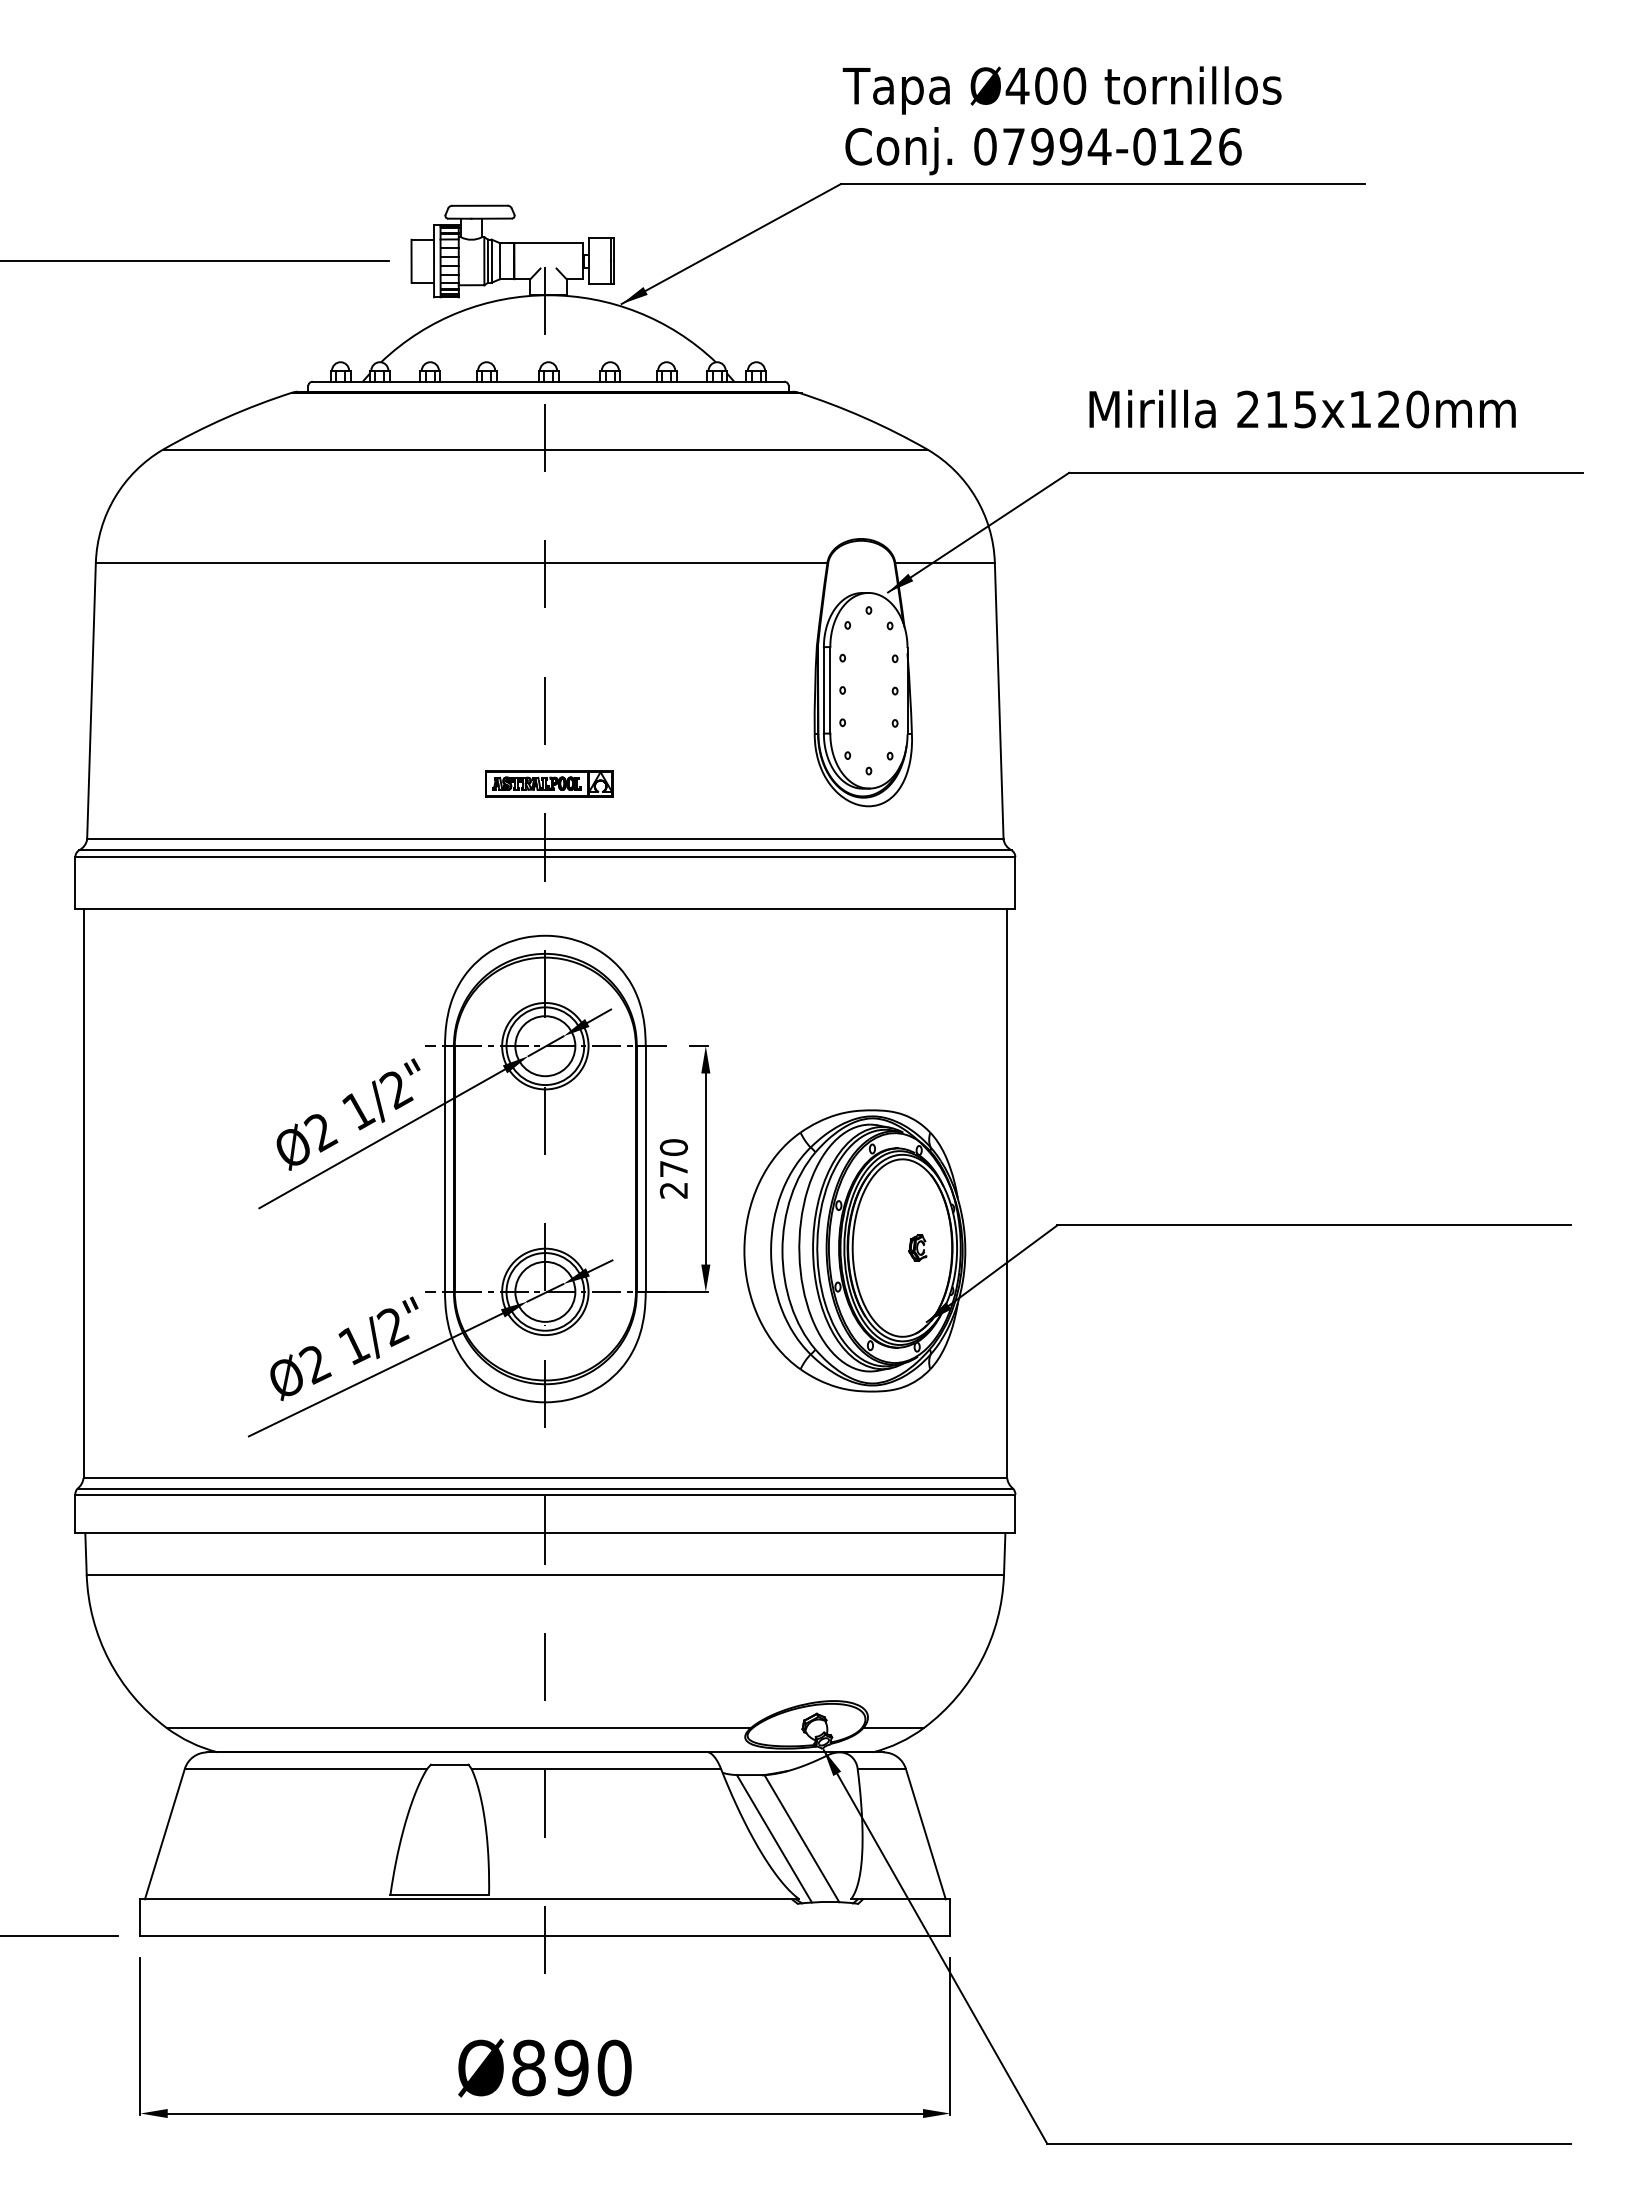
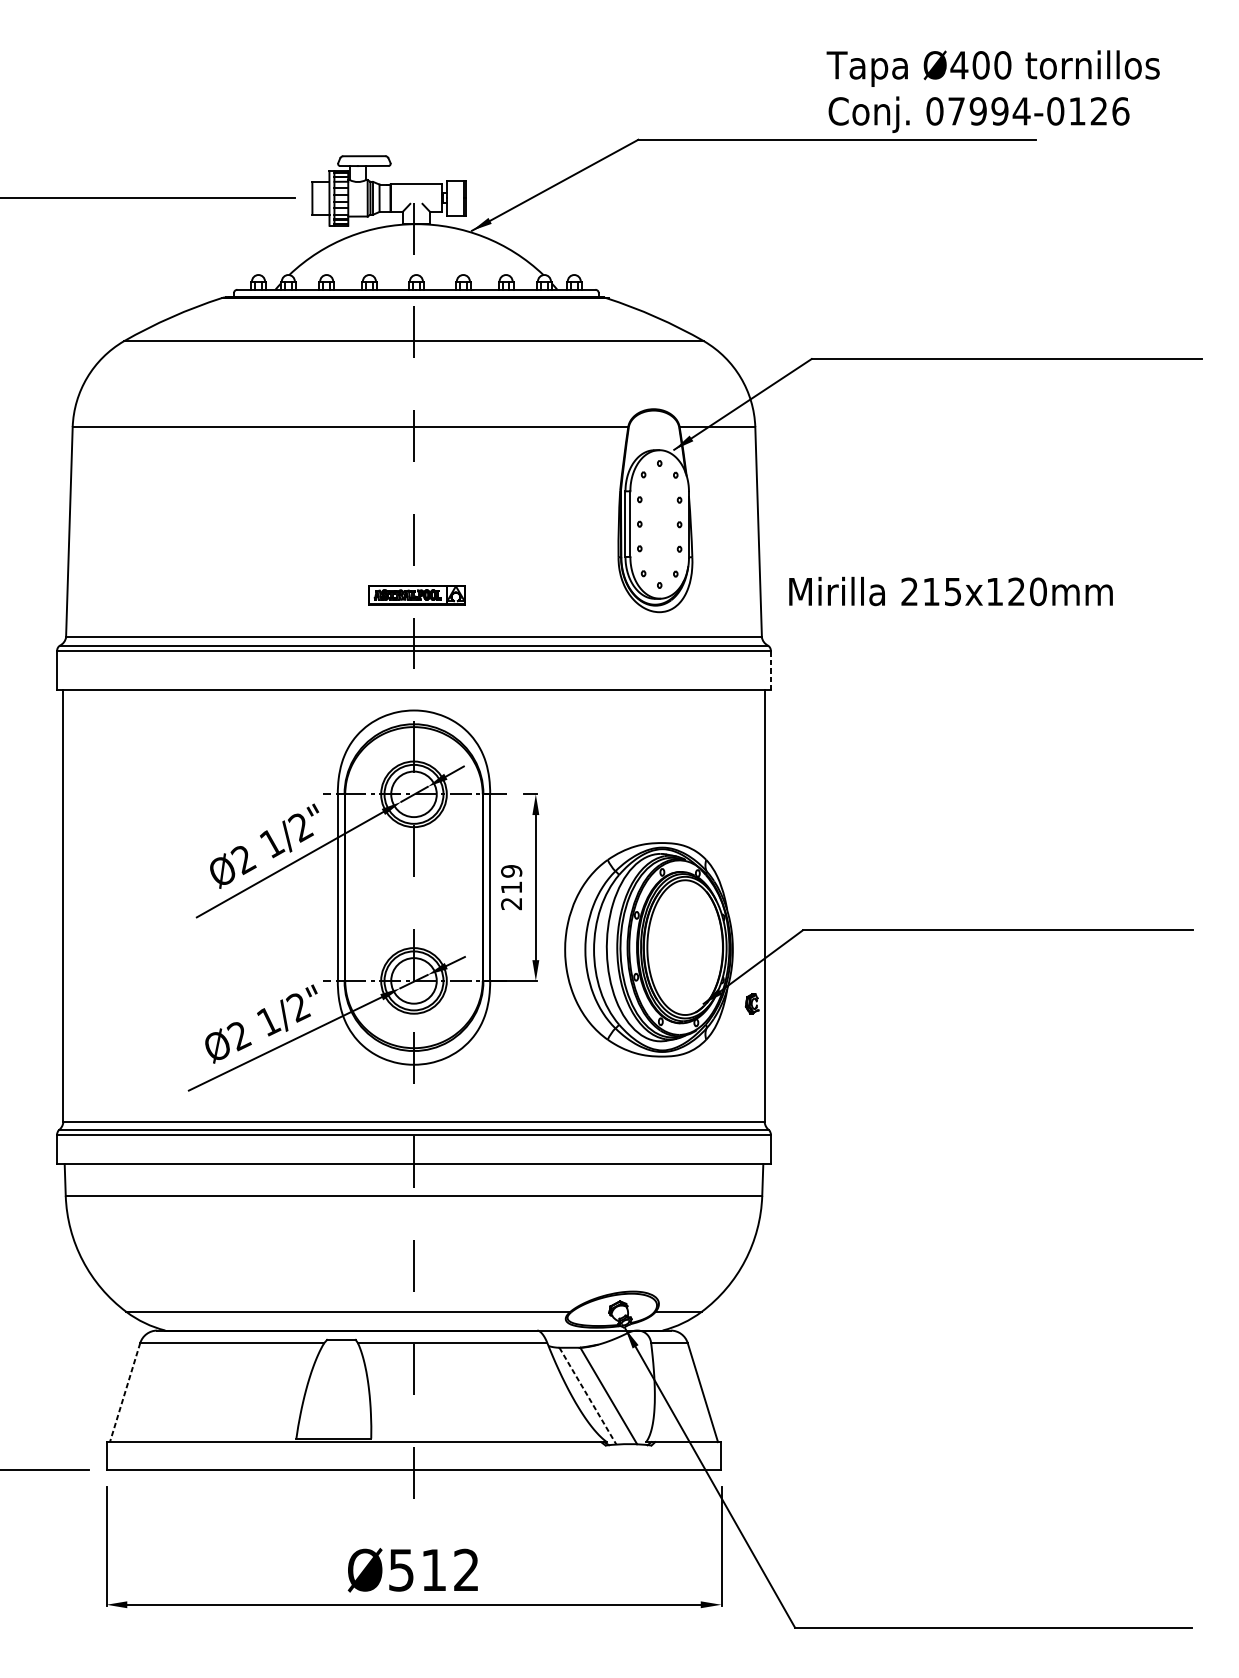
text: (1061, 120) -> (992, 91), moved
text: (1302, 408) -> (950, 591), moved
line: (1015, 883) -> (770, 670), solid -> dashed
text: (674, 1157) -> (512, 878), 270 -> 219
part: (917, 1247) -> (751, 1003), moved
line: (164, 1834) -> (124, 1392), solid -> dashed
line: (774, 1838) -> (587, 1395), solid -> dashed
text: (571, 2067) -> (433, 1569), Ø890 -> Ø512

